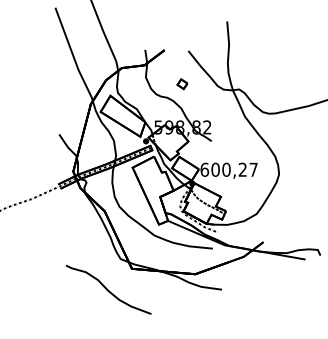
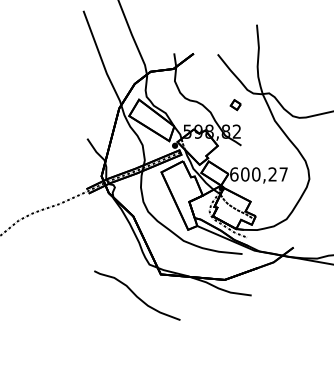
part: (182, 84) -> (235, 105), moved

